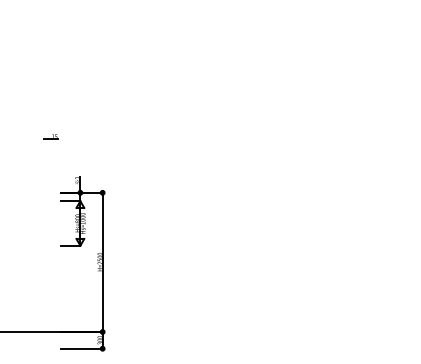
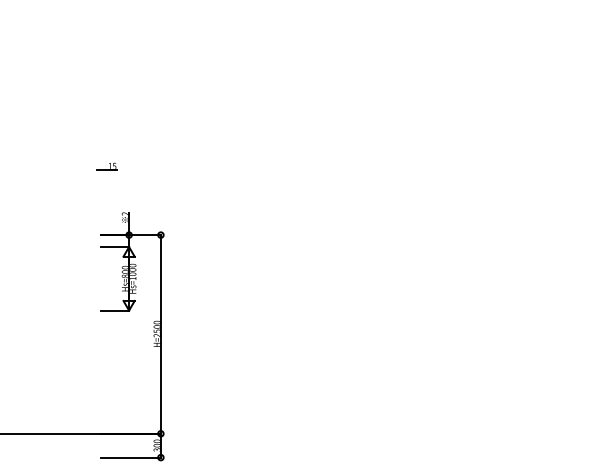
part: (50, 136) -> (106, 166), moved

